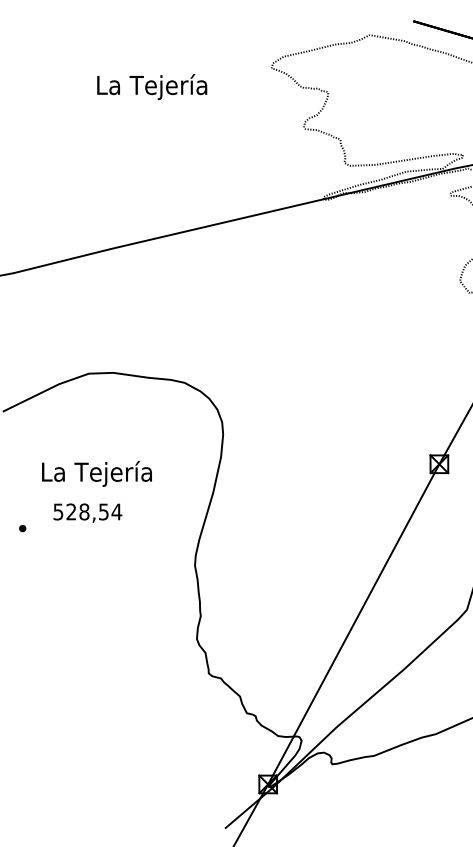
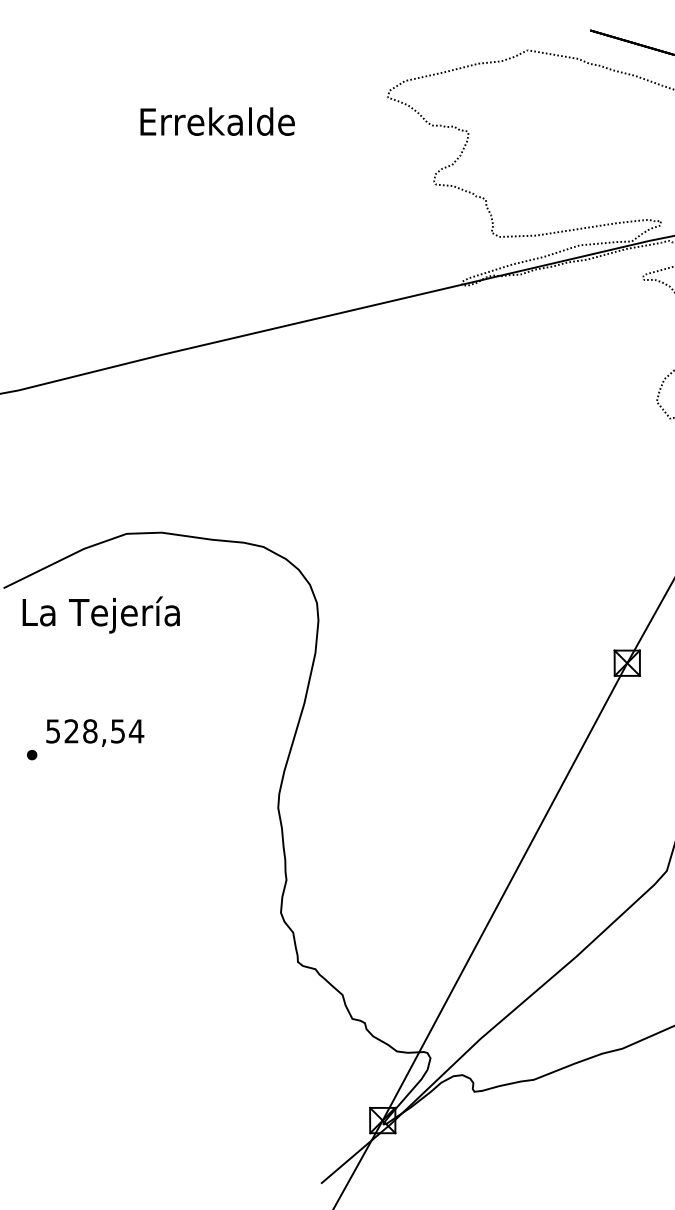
text: (151, 87) -> (216, 124), La Tejería -> Errekalde
text: (96, 473) -> (100, 614), moved
text: (88, 512) -> (95, 732), moved

